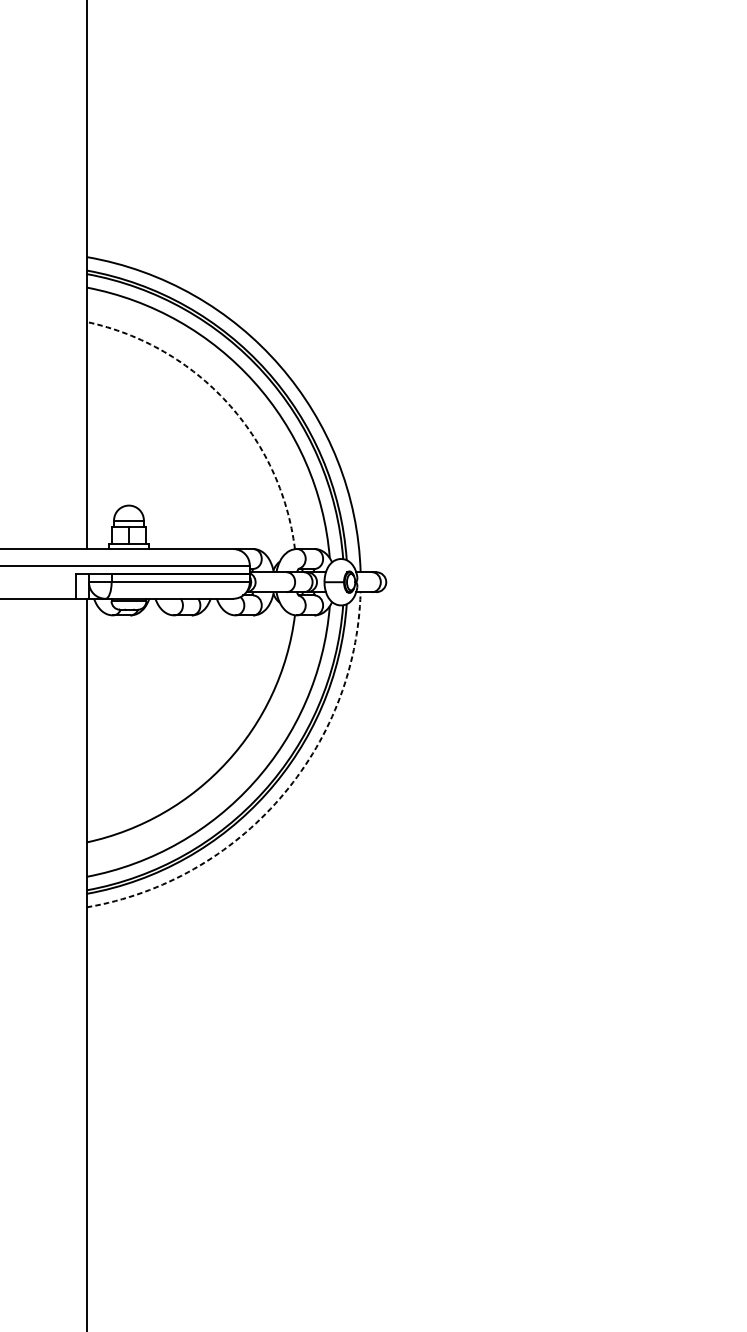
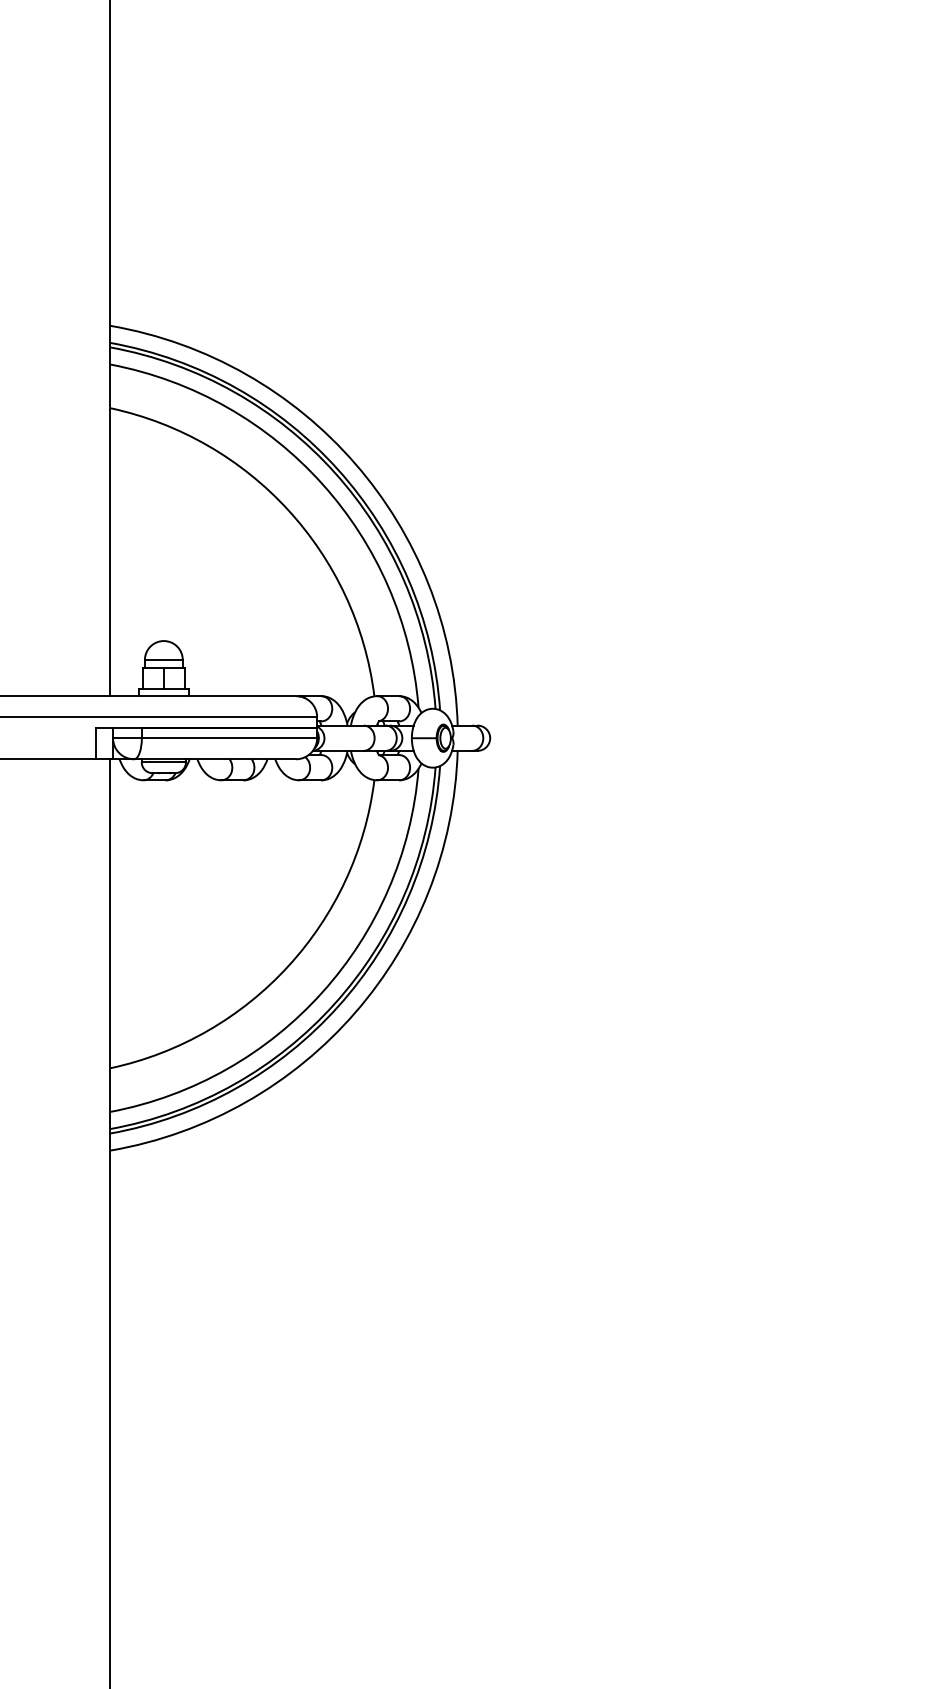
arc: (227, 402) -> (288, 510), dashed -> solid
arc: (280, 798) -> (355, 1012), dashed -> solid

